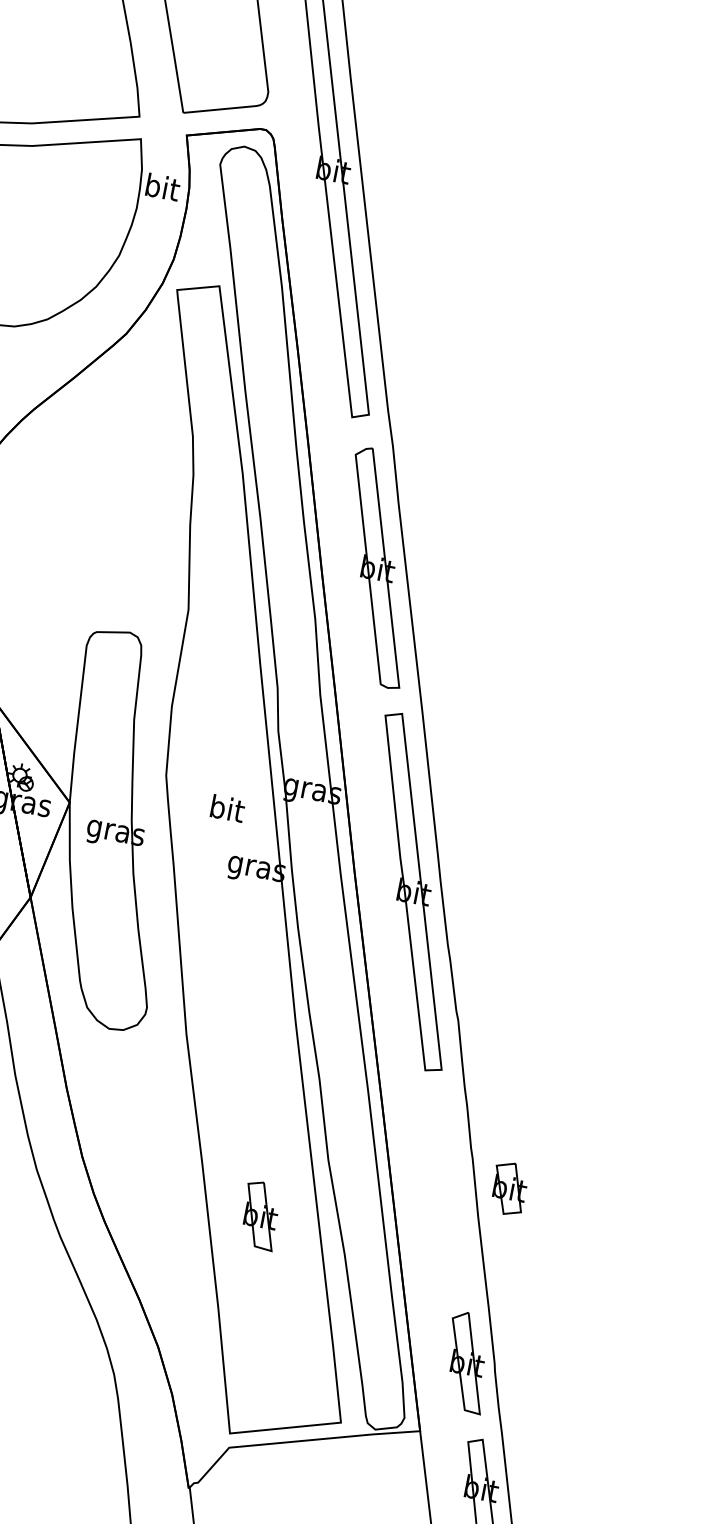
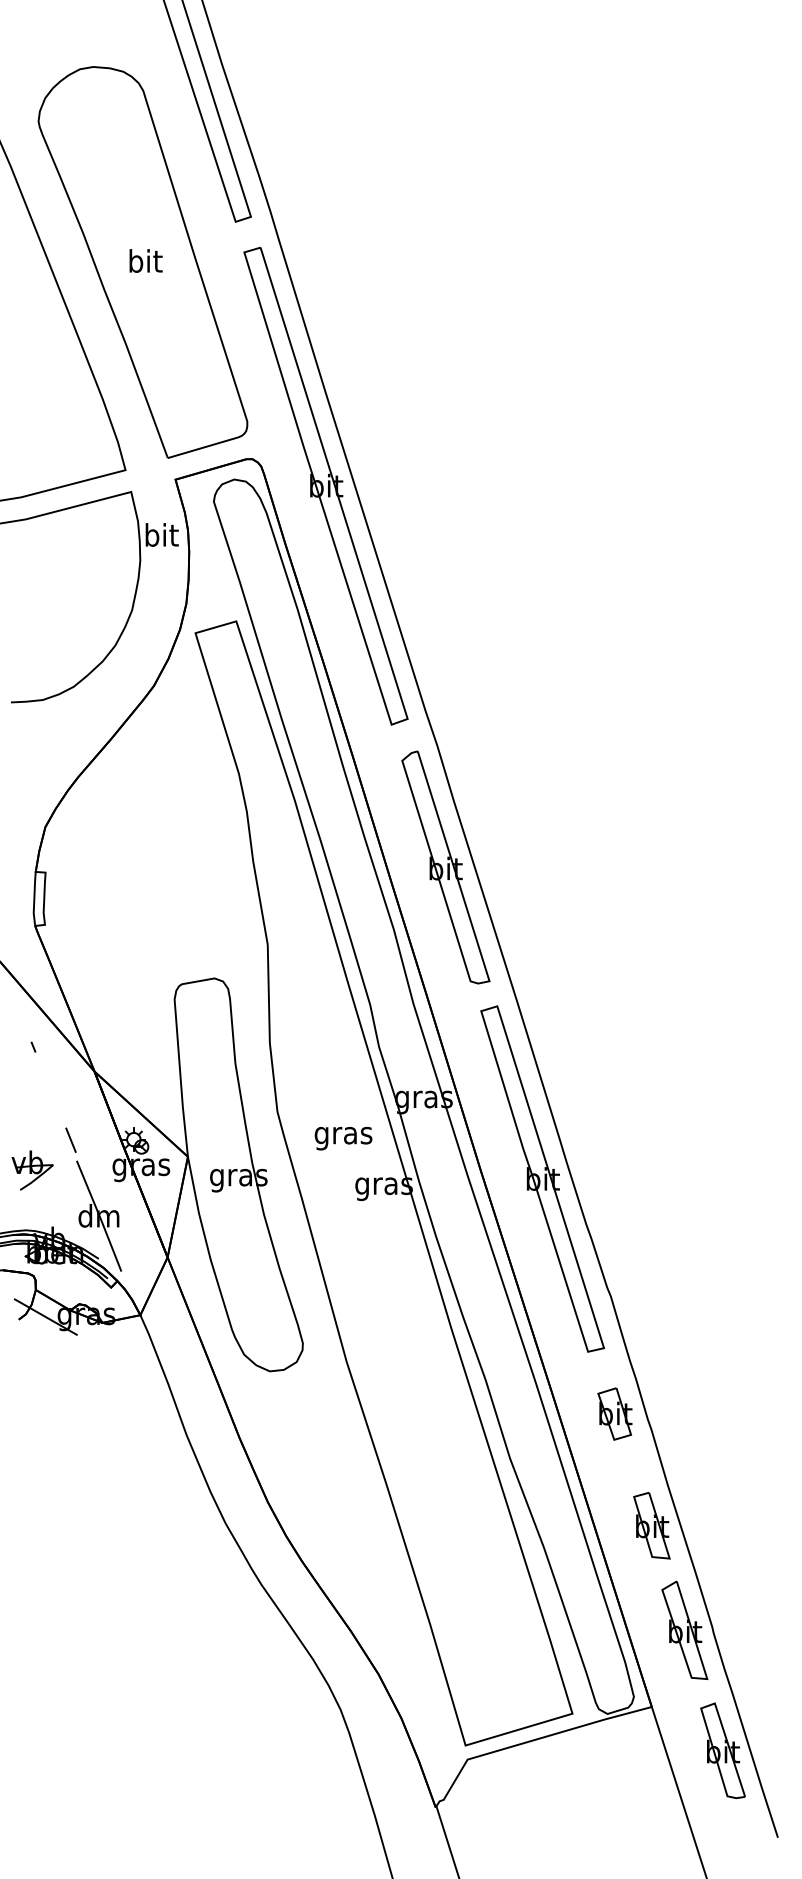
text: (226, 811) -> (343, 1135), bit -> gras
part: (508, 1188) -> (614, 1413), moved
part: (260, 1215) -> (651, 1525), moved

